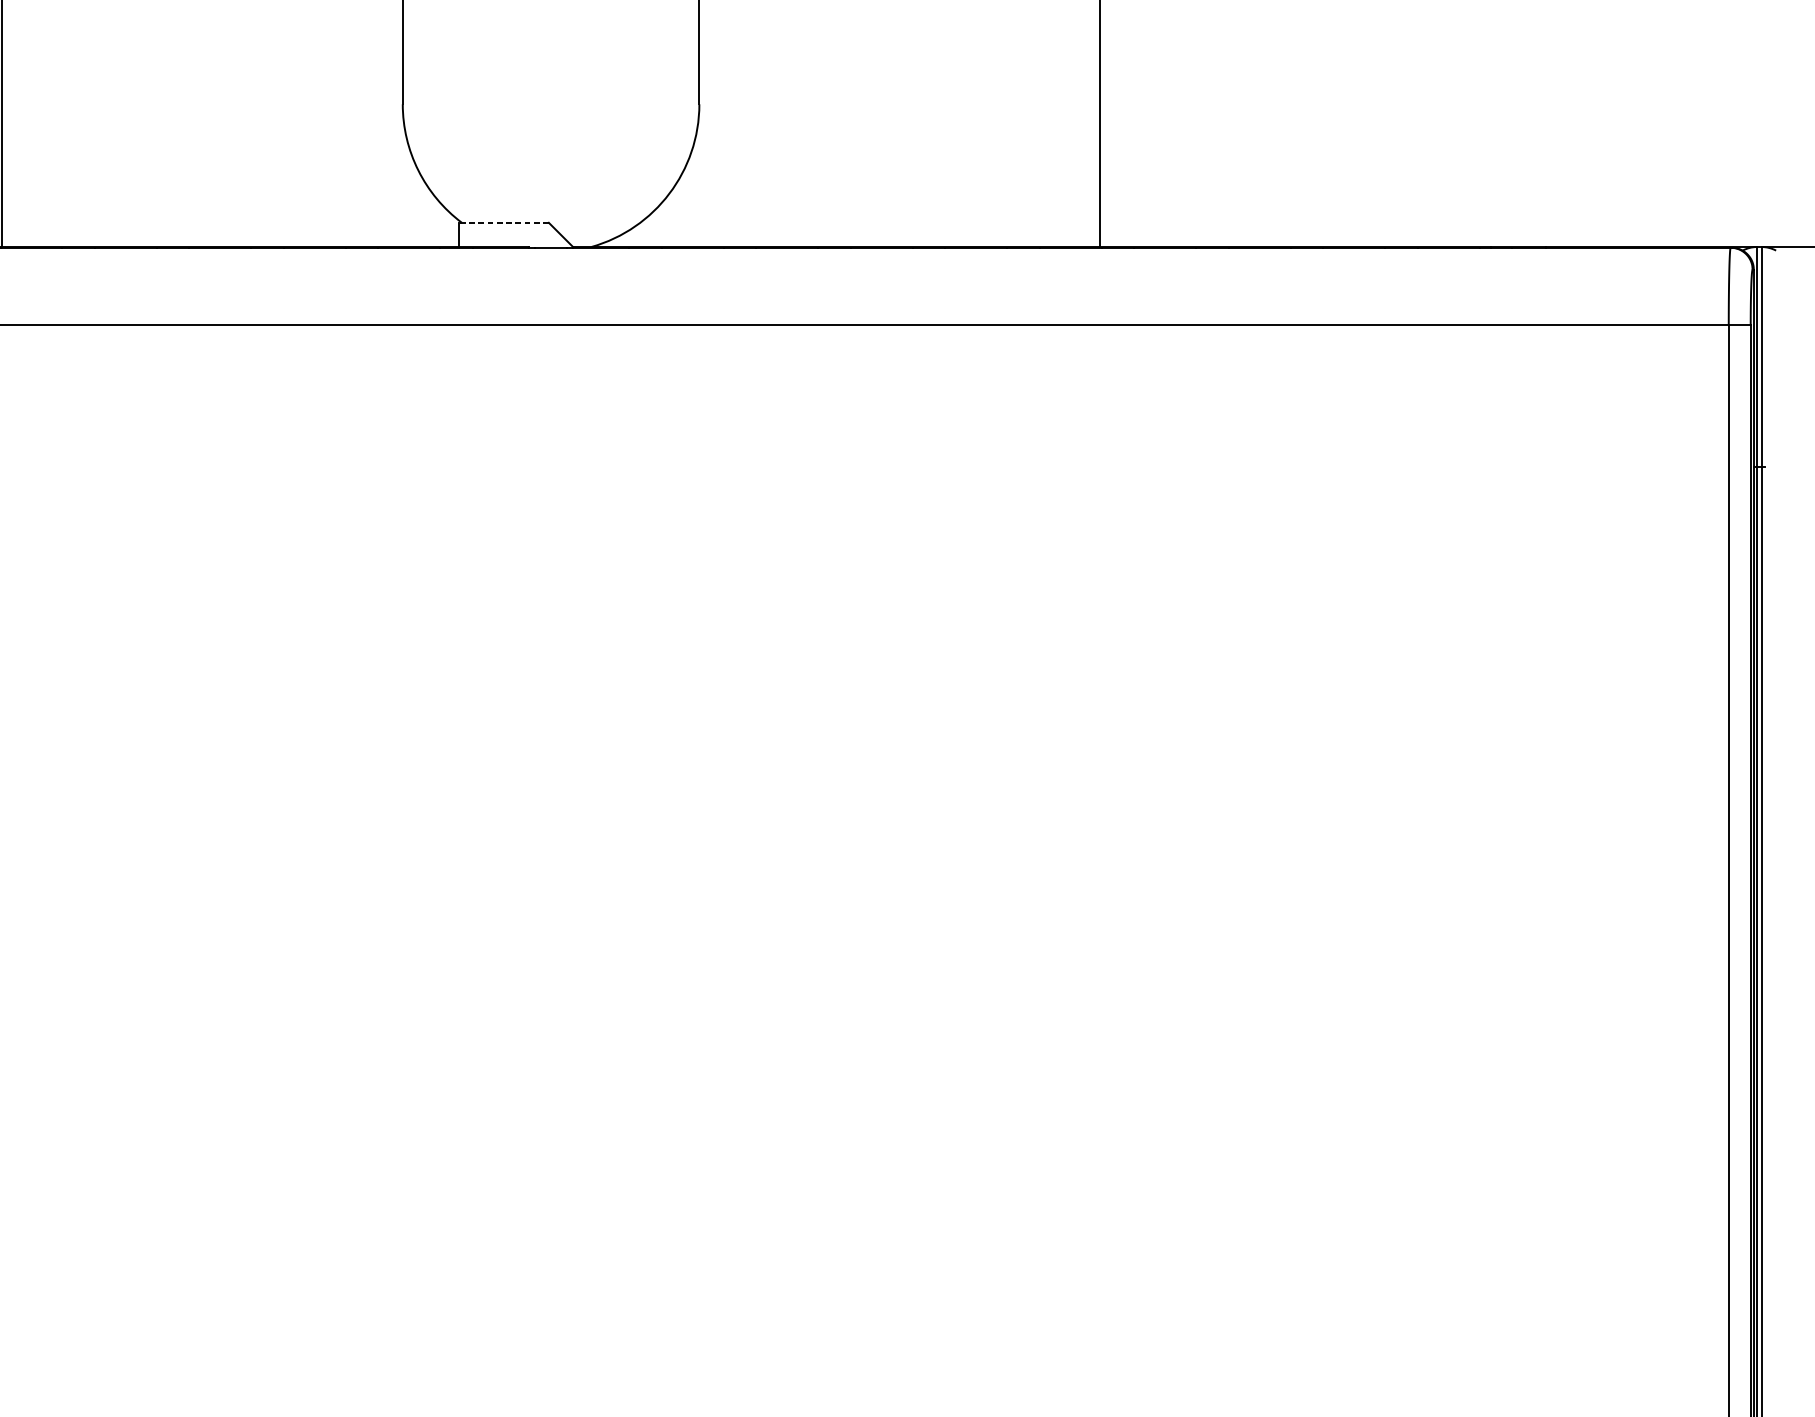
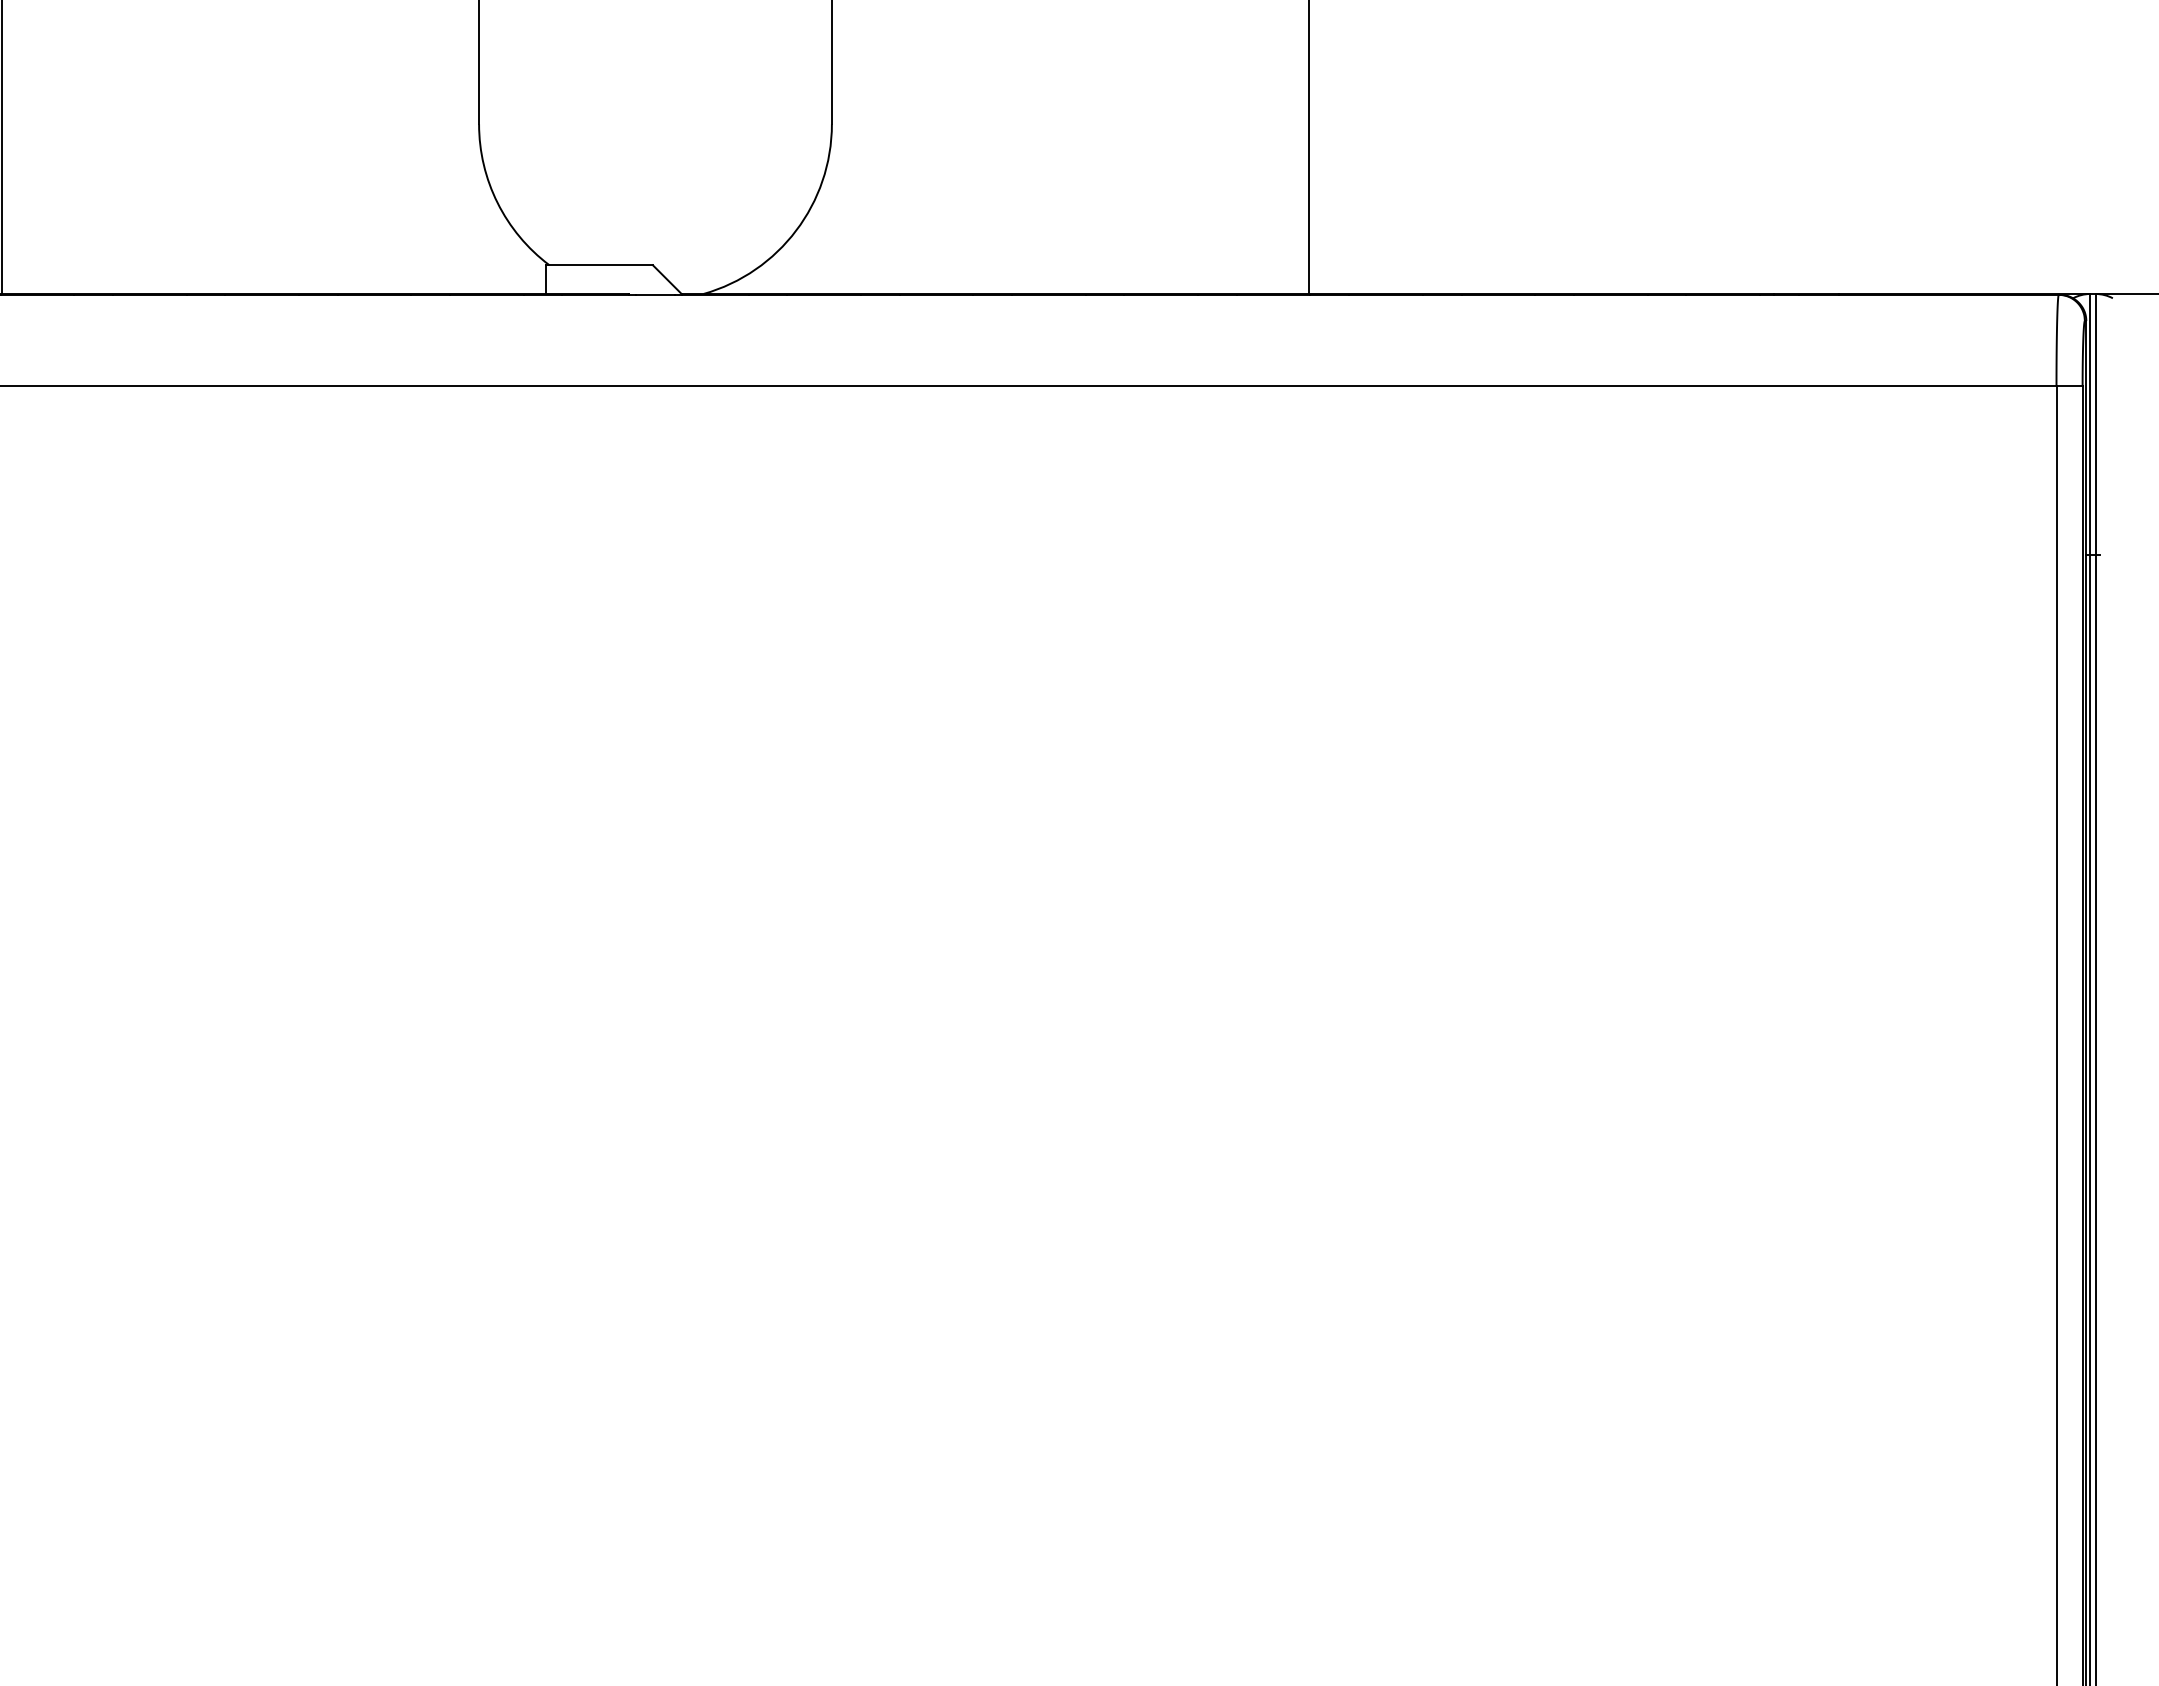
line: (504, 223) -> (599, 265), dashed -> solid

